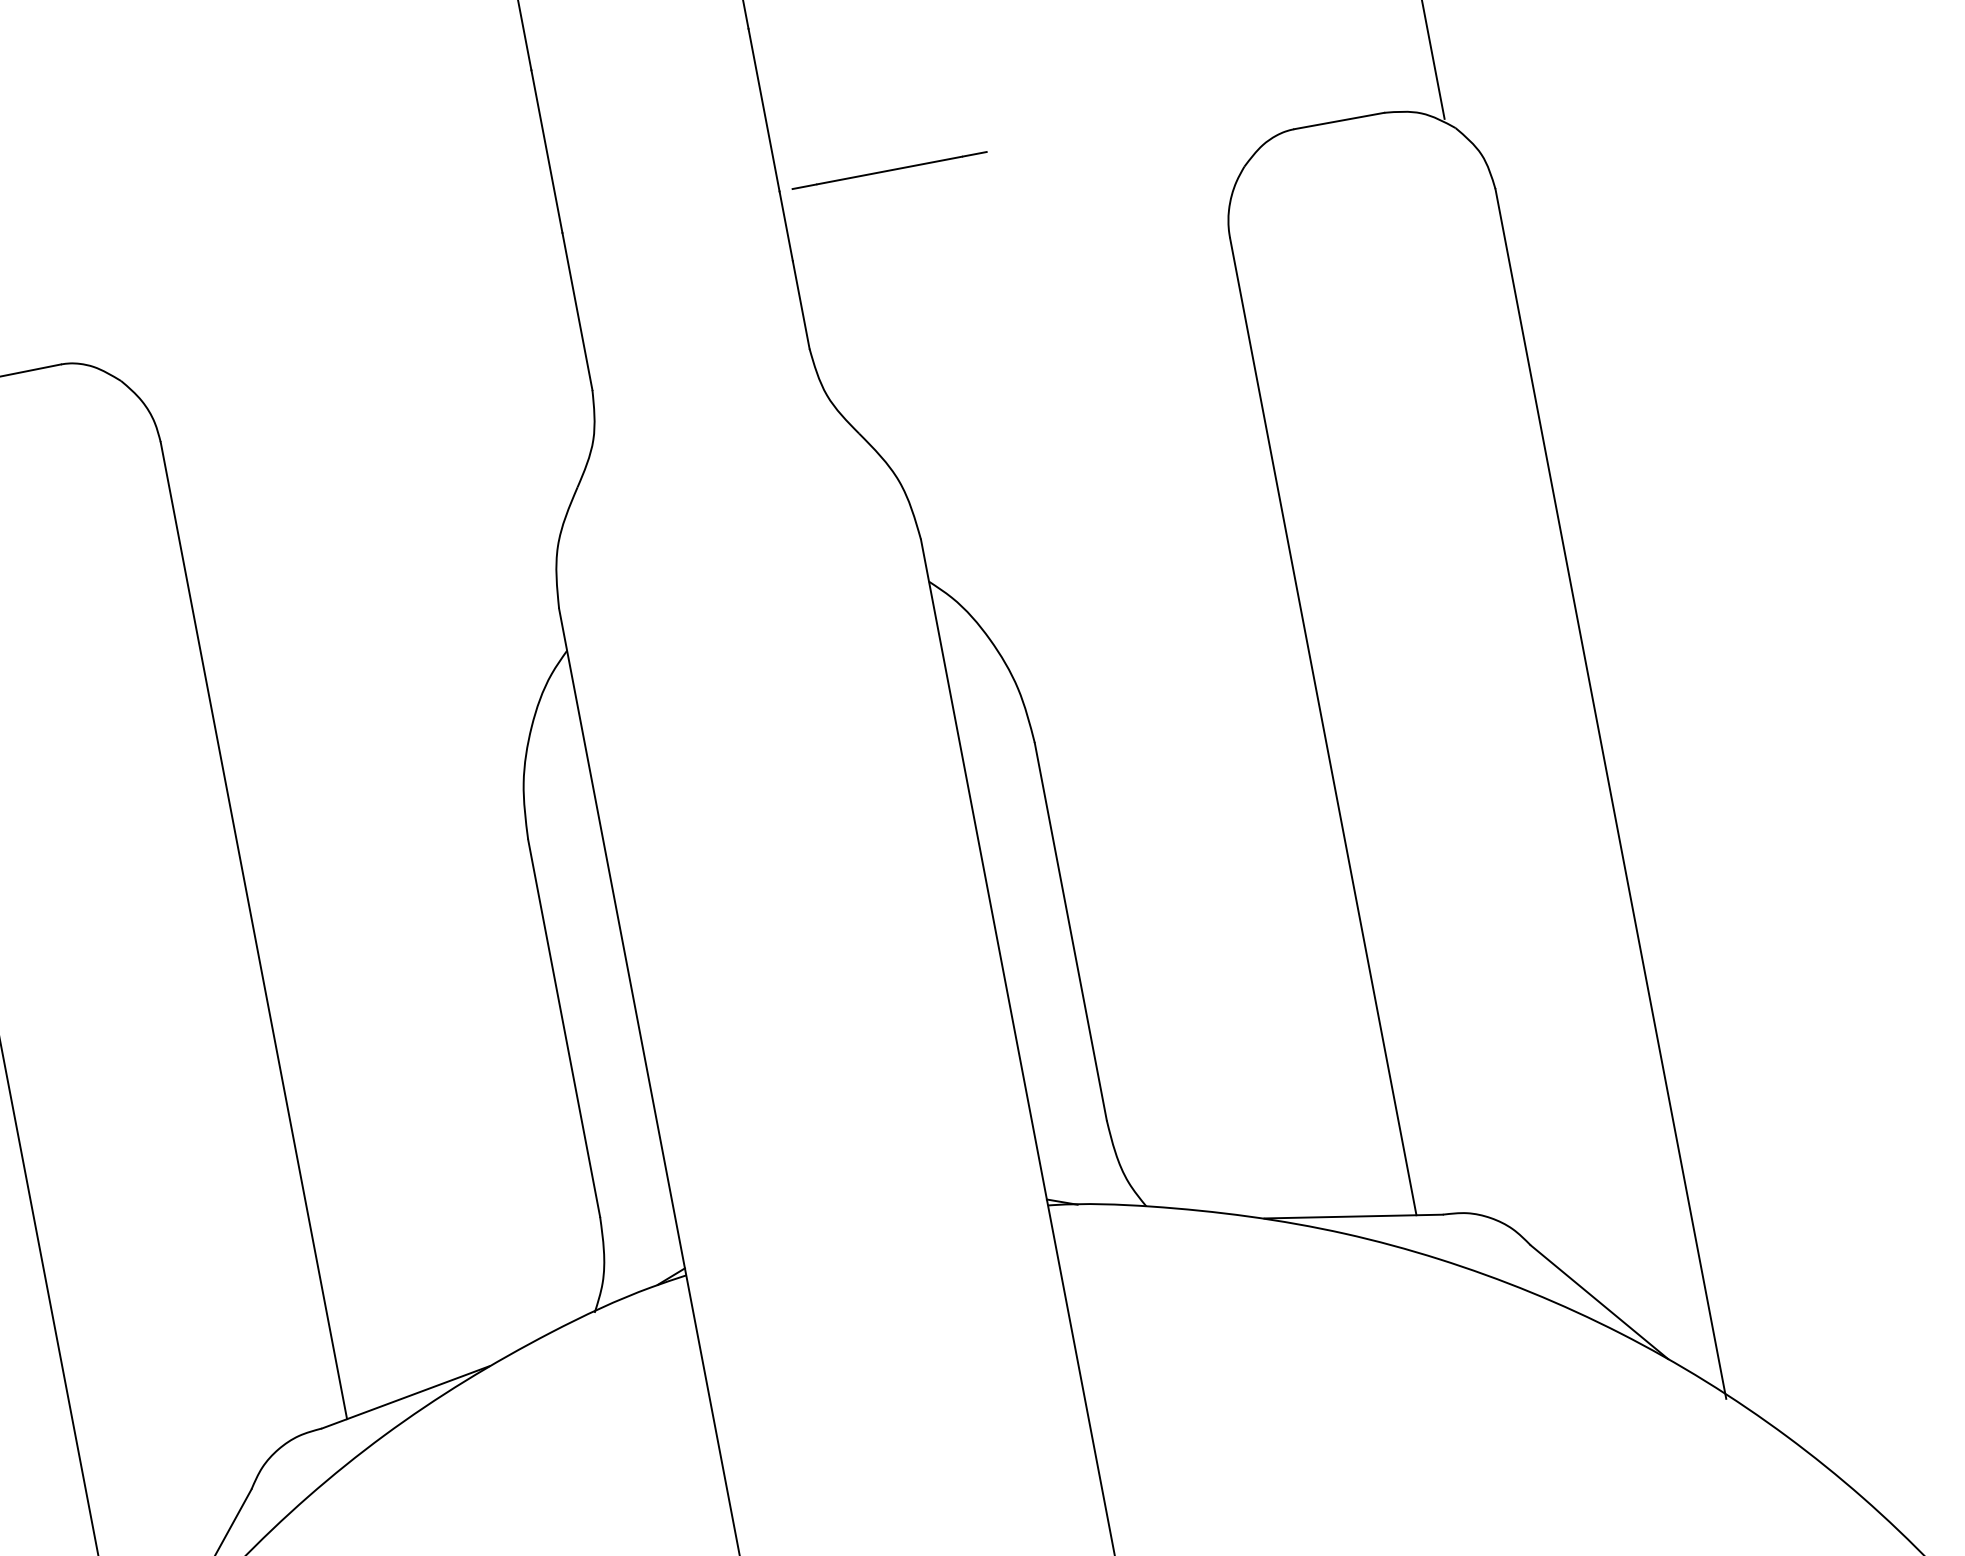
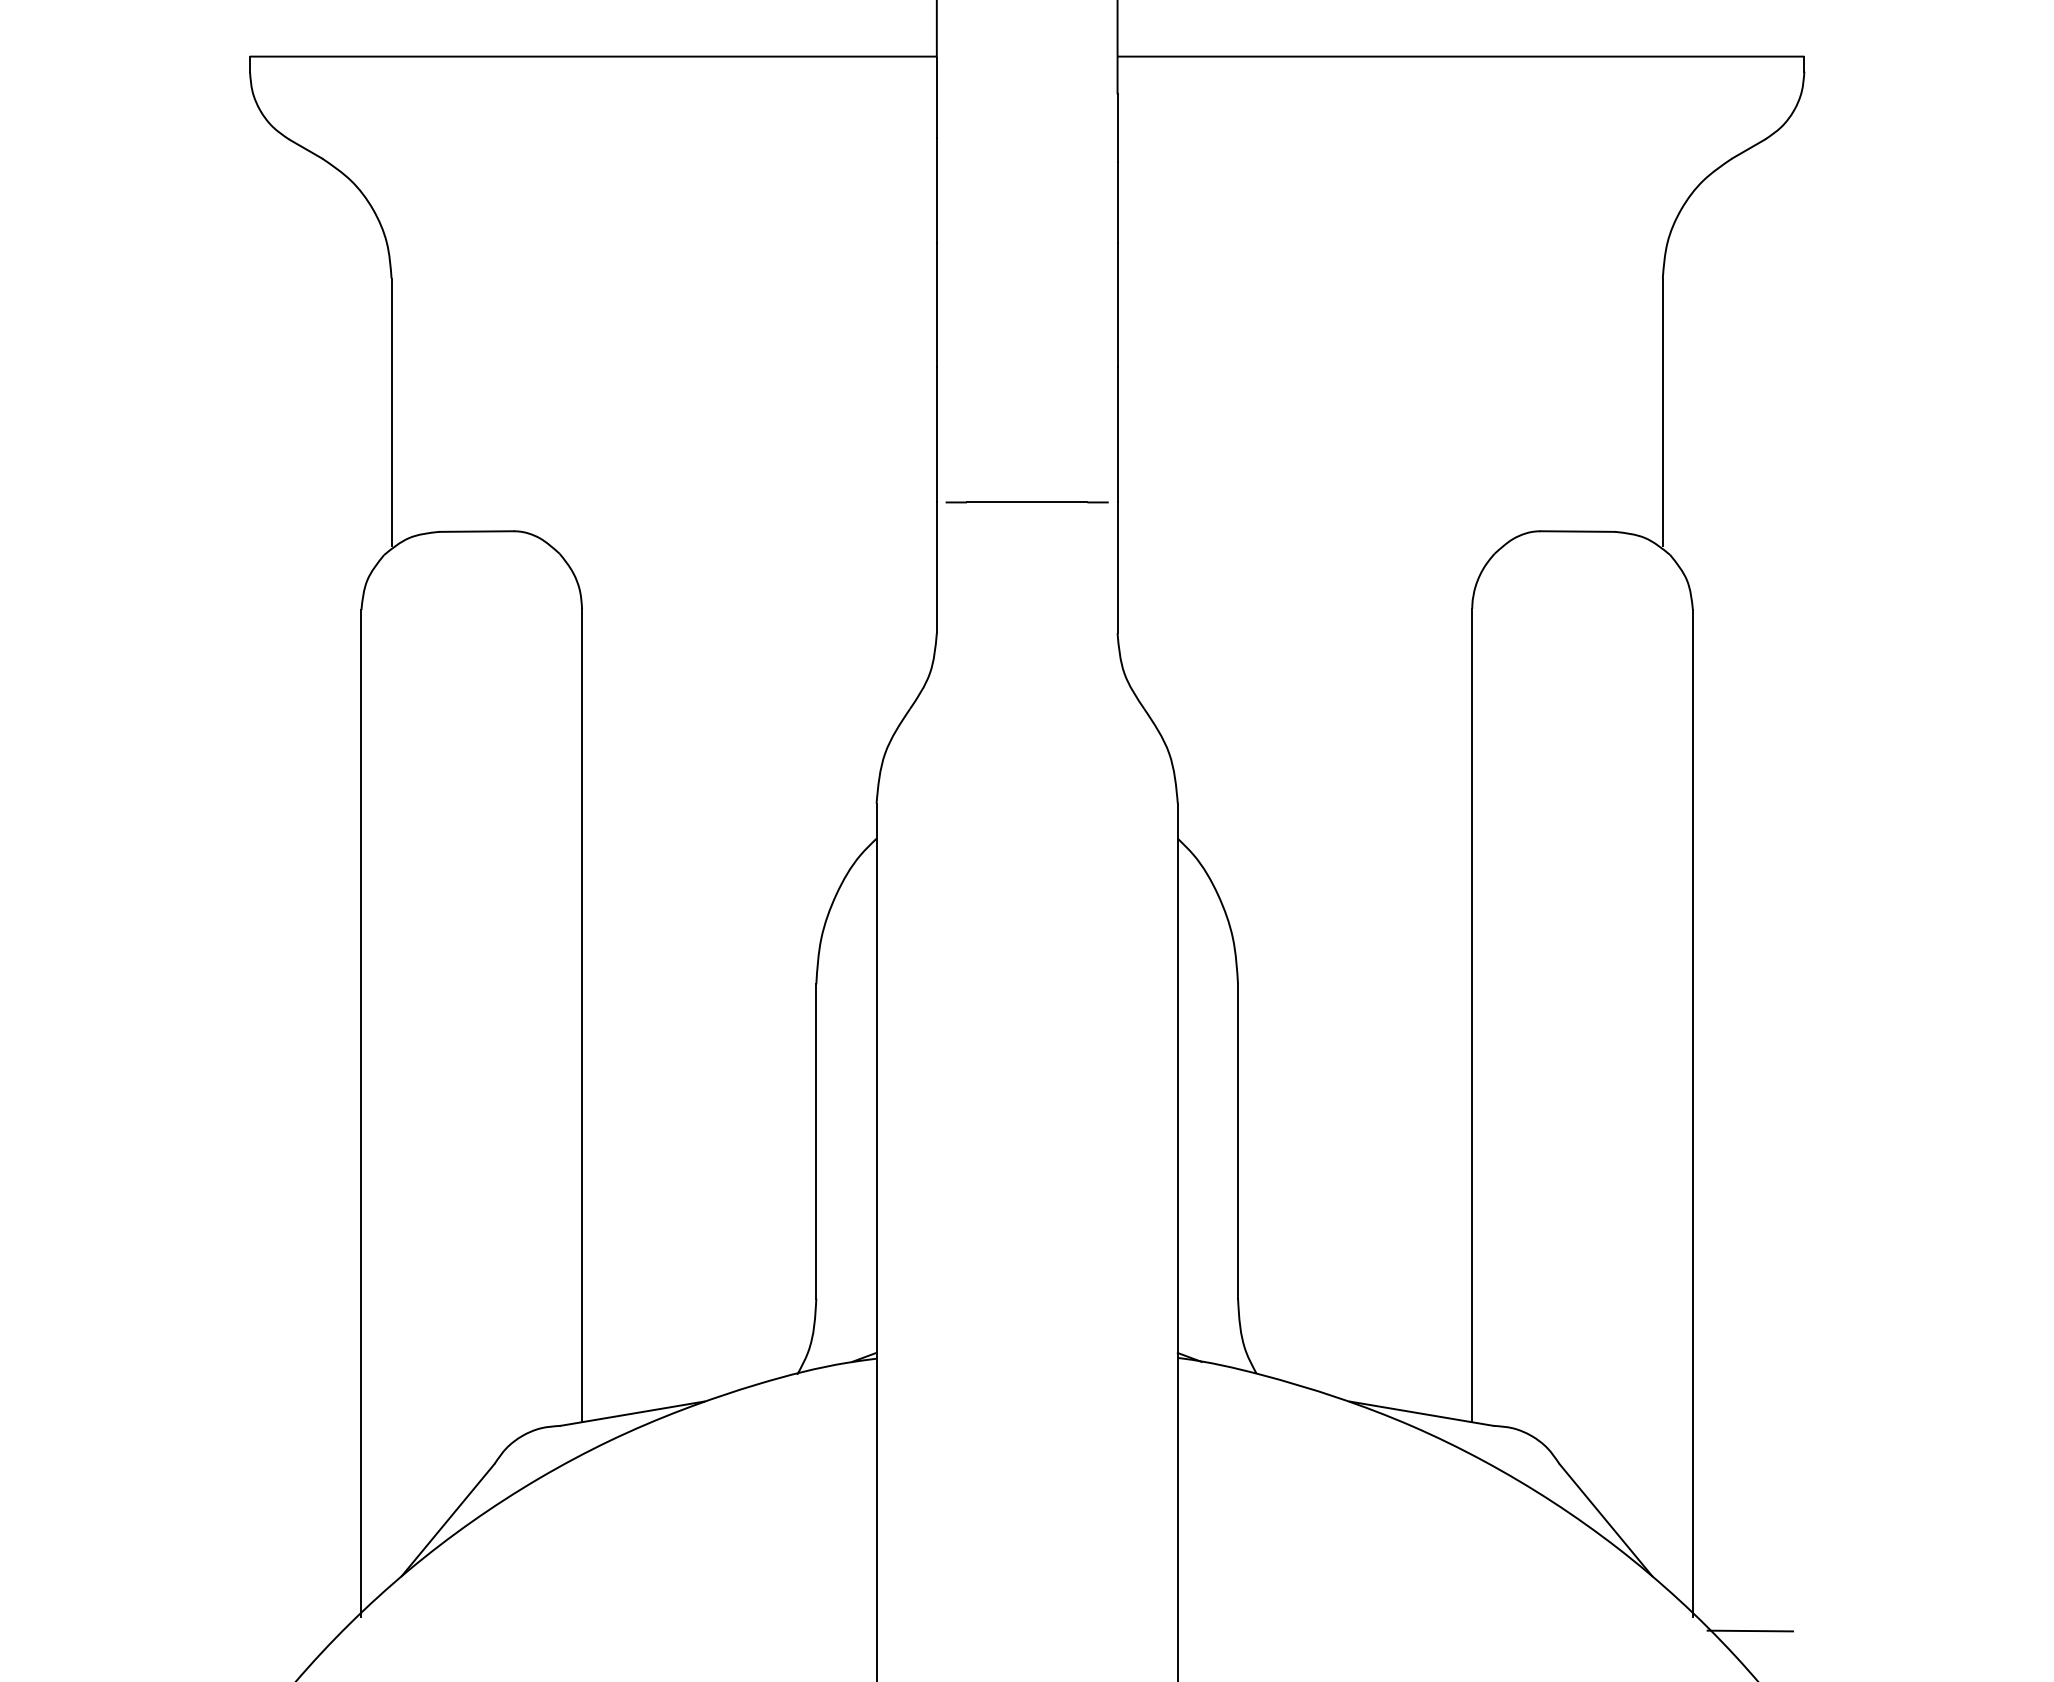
line: (888, 170) -> (1026, 502), moved
line: (1798, 1401) -> (1750, 1630), added

